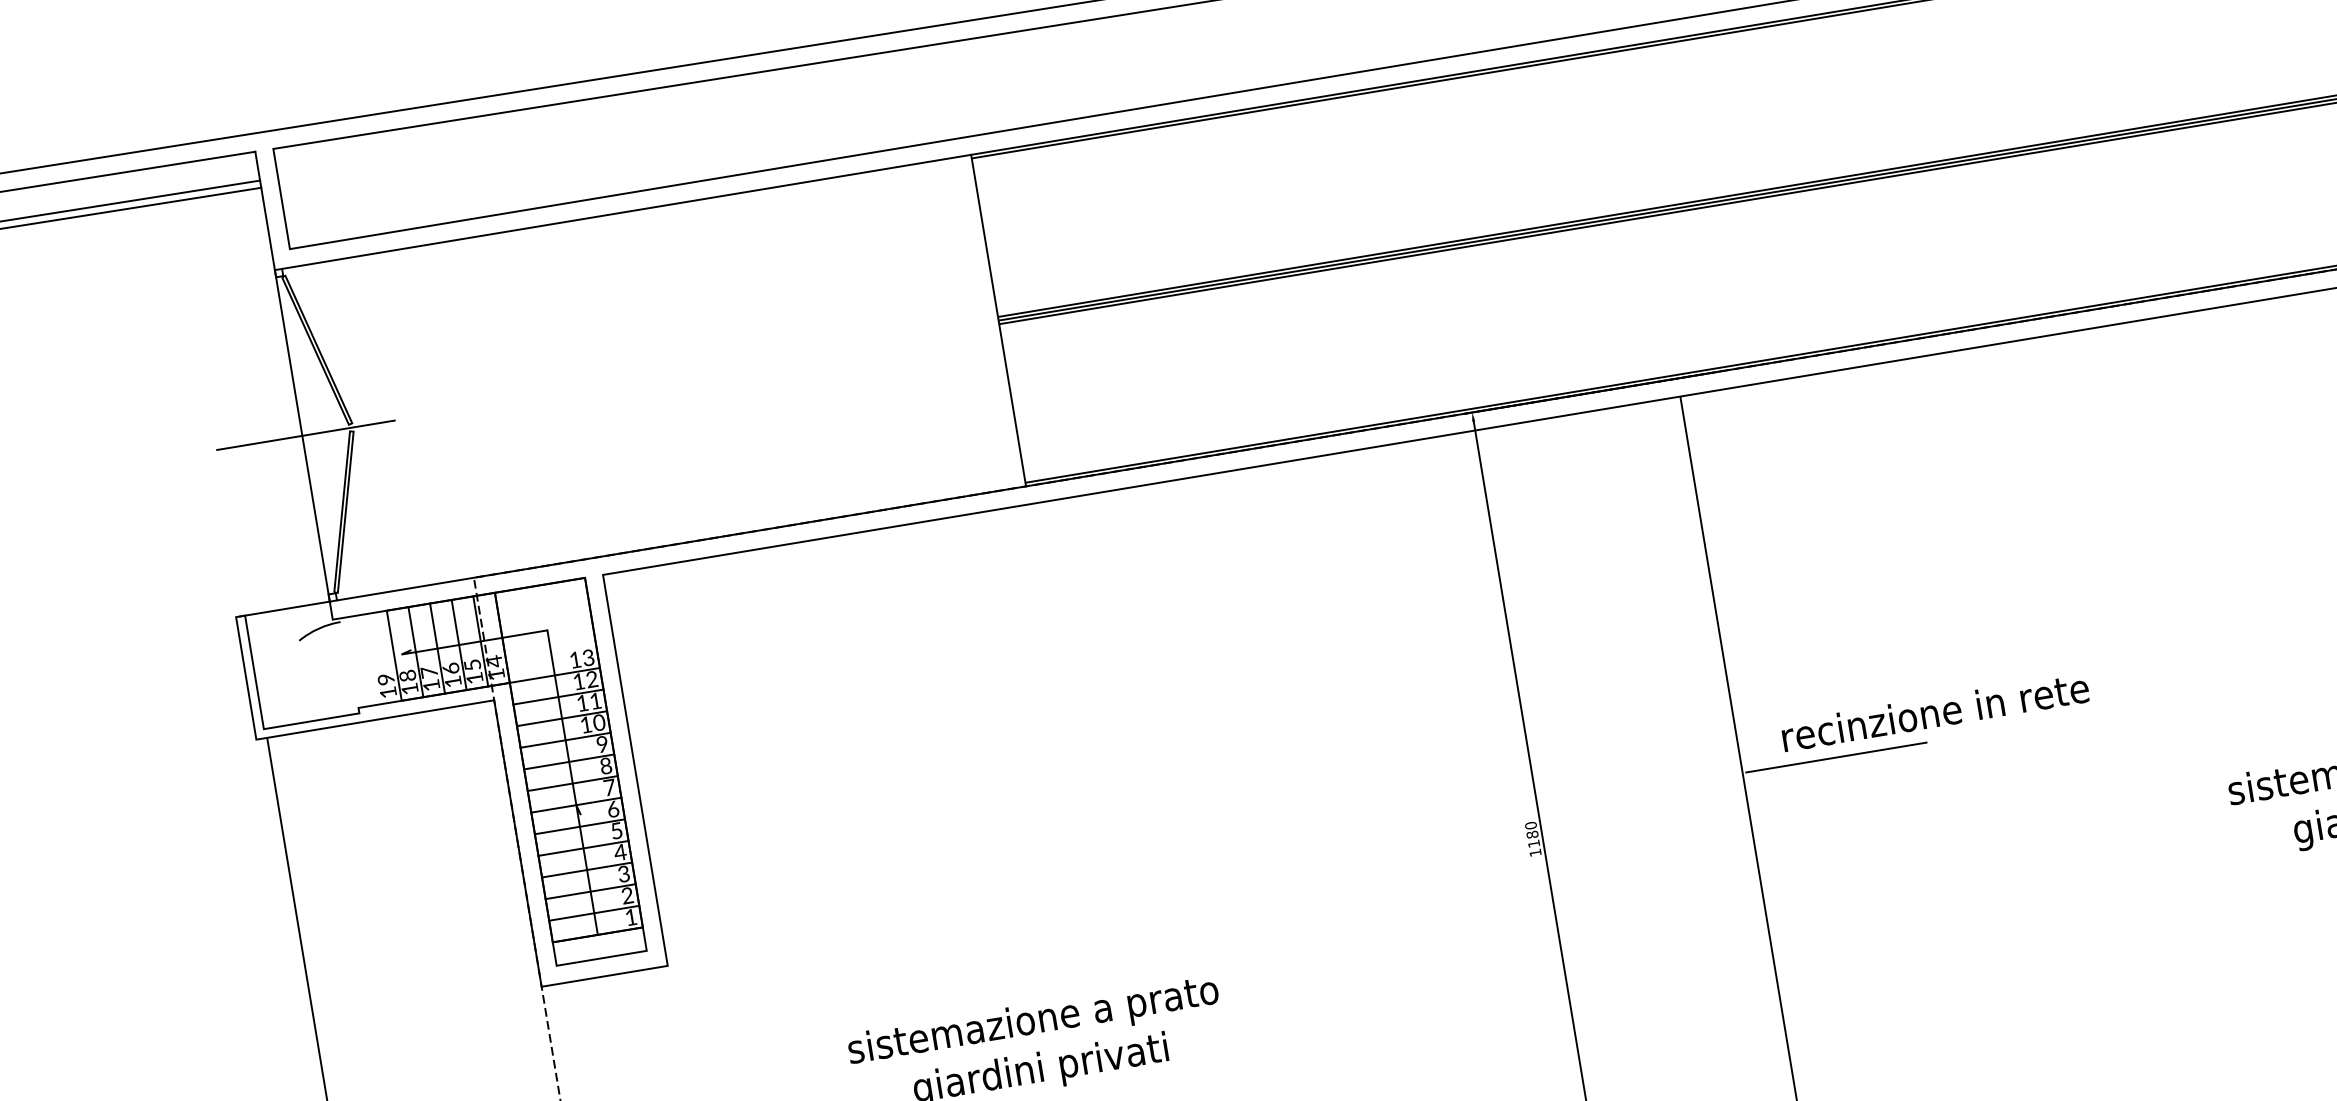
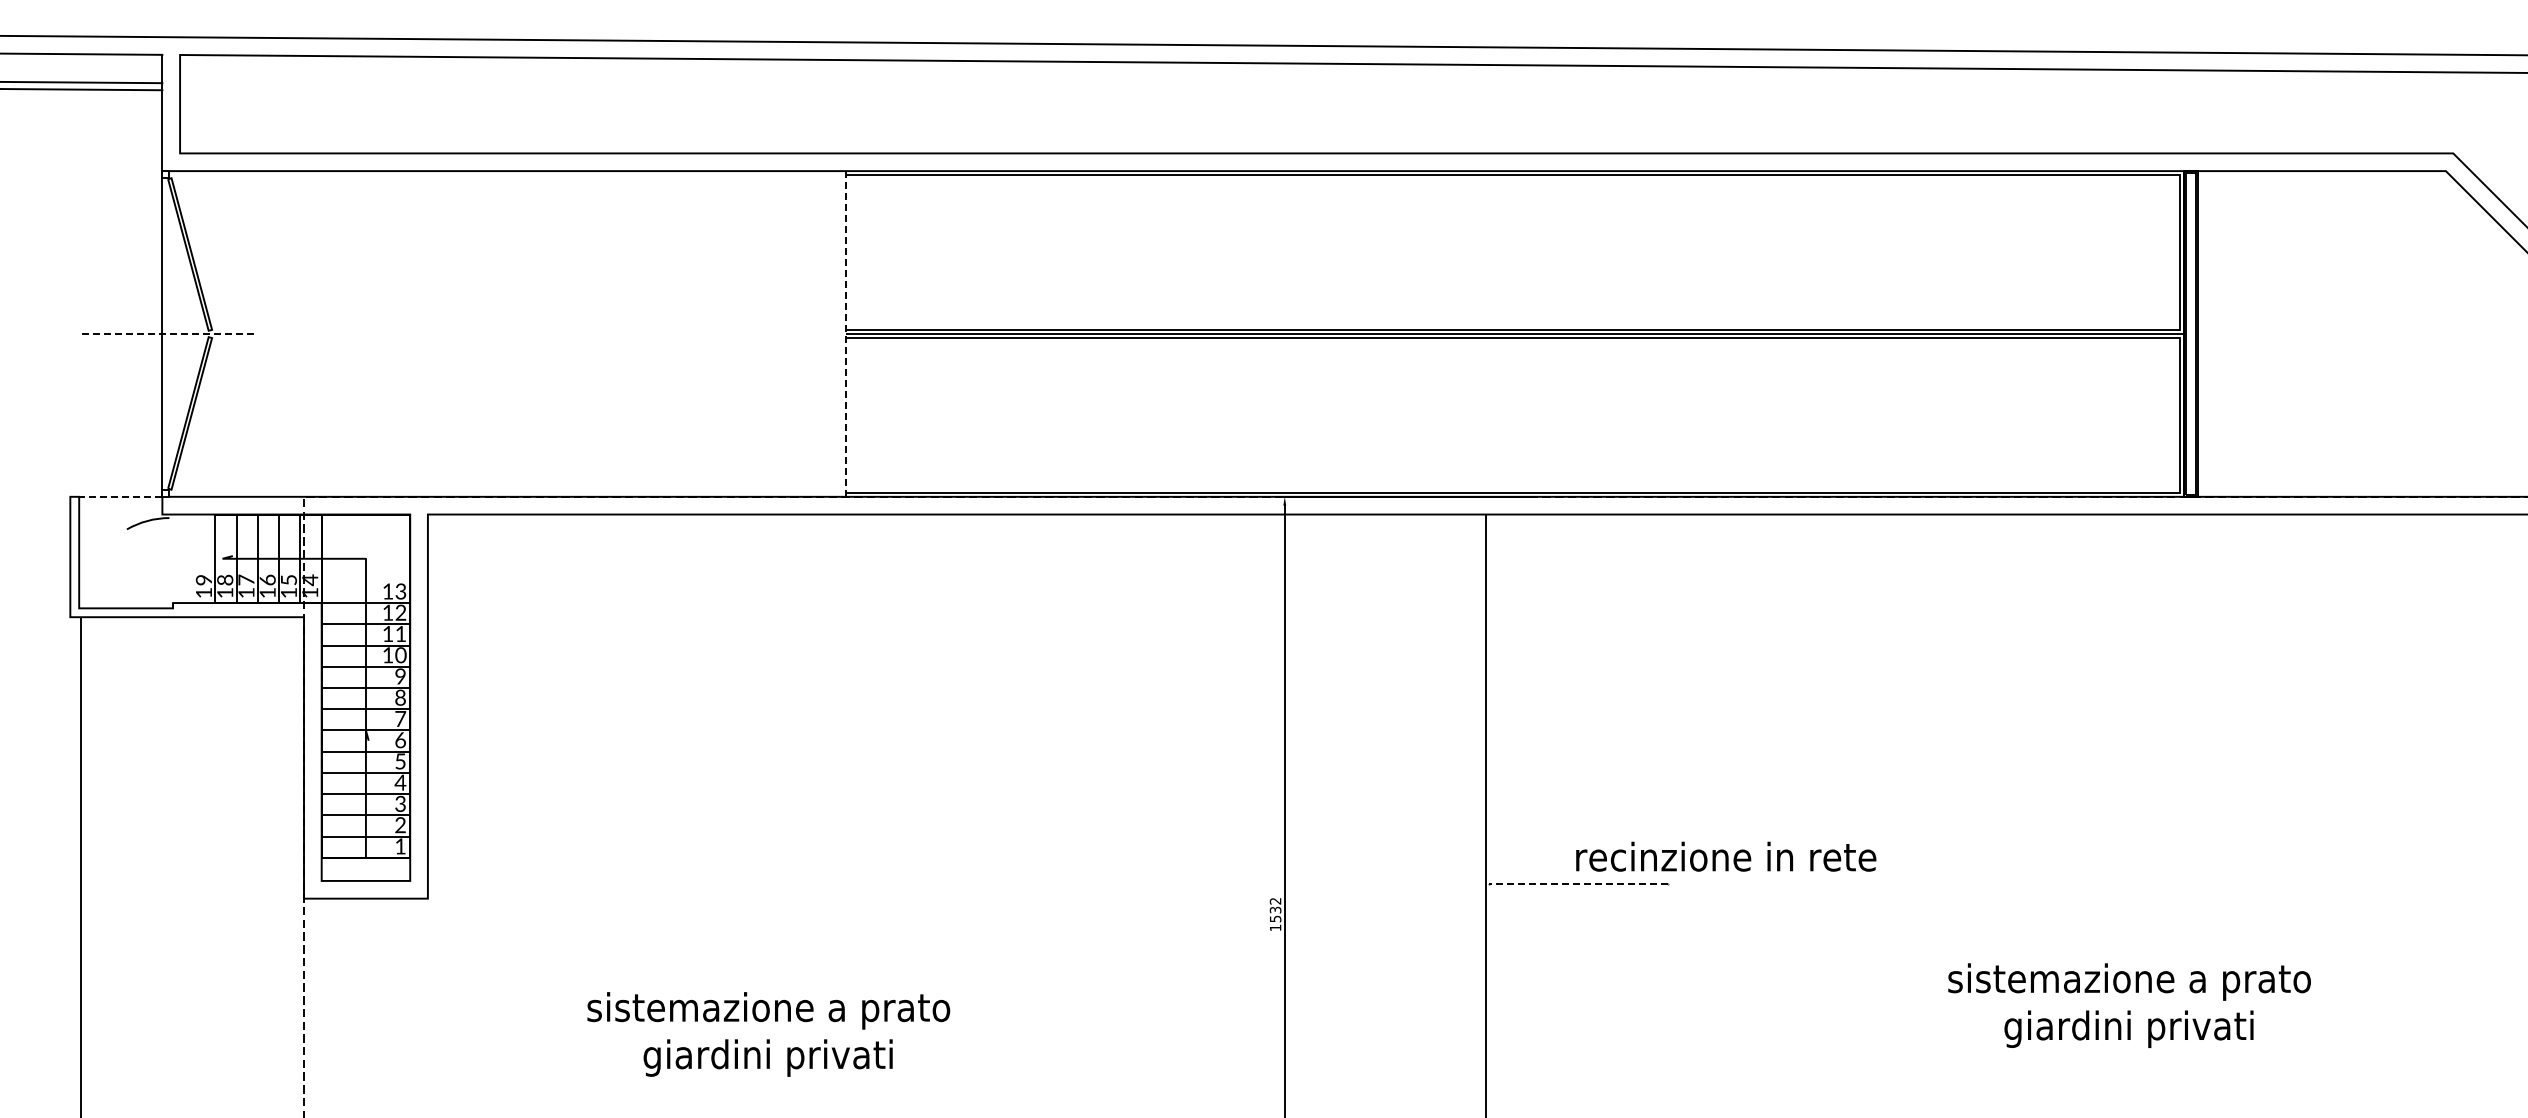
line: (998, 320) -> (846, 333), solid -> dashed
line: (305, 434) -> (165, 333), solid -> dashed
line: (284, 608) -> (117, 496), solid -> dashed
text: (1935, 711) -> (1726, 856), moved
line: (1835, 757) -> (1577, 884), solid -> dashed
text: (1532, 834) -> (1275, 909), 1180 -> 1532

